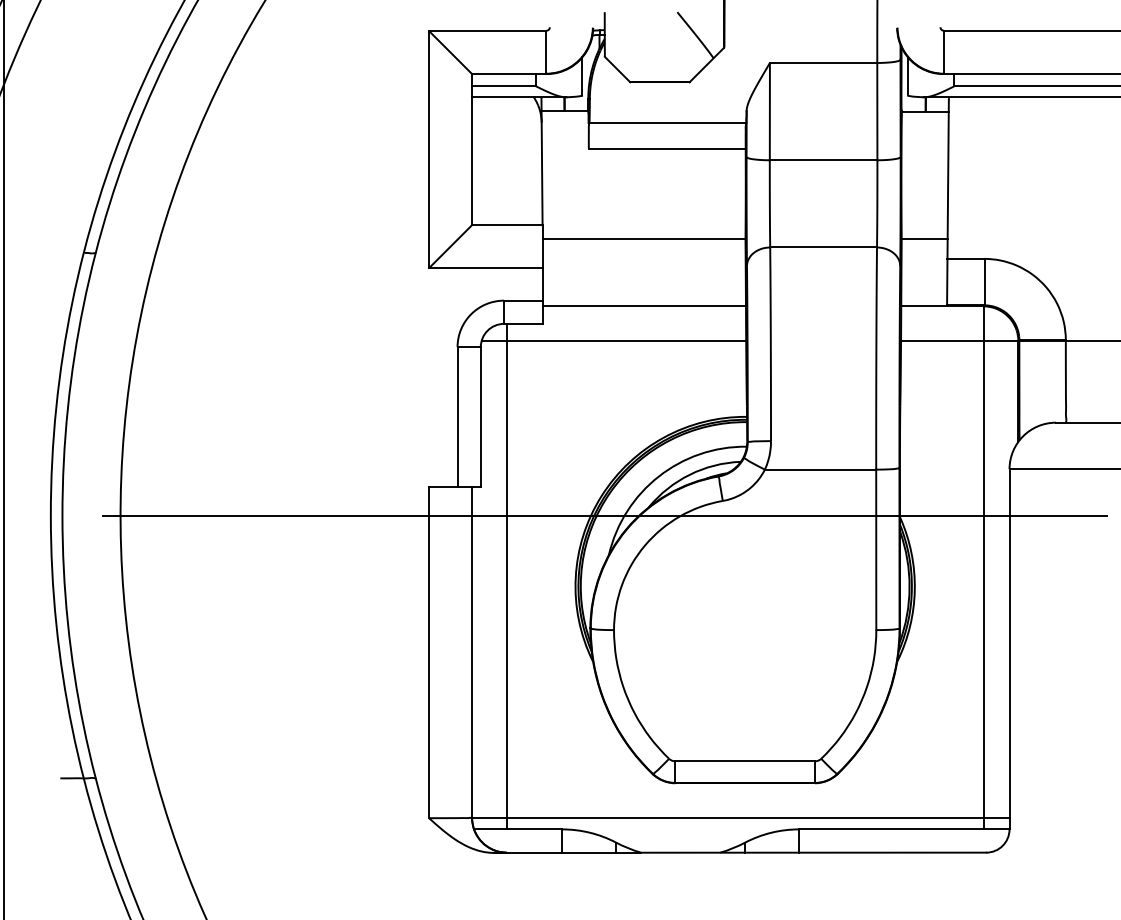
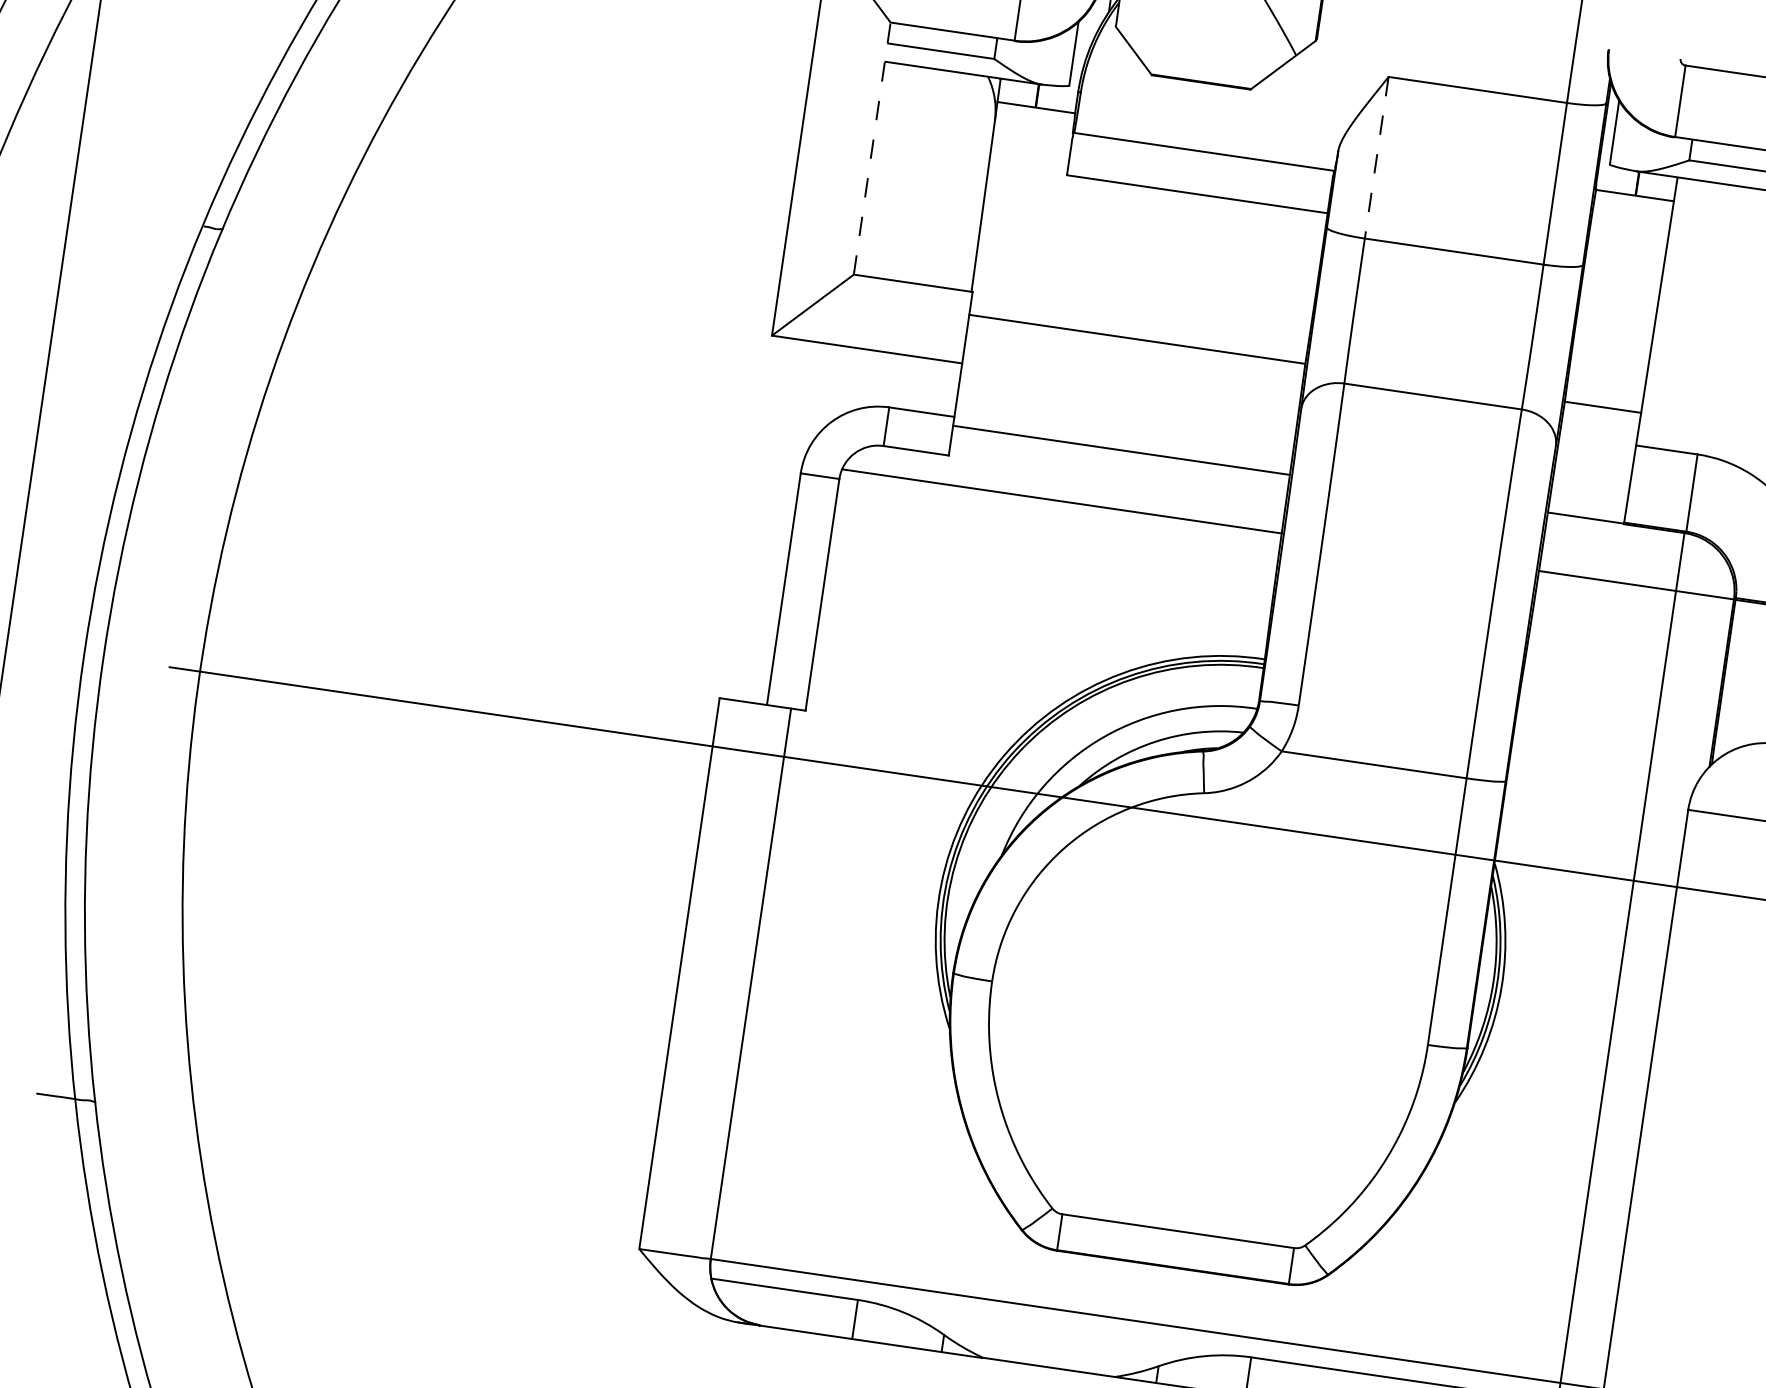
line: (769, 111) -> (1376, 157), solid -> dashed
line: (471, 149) -> (871, 148), solid -> dashed
line: (506, 576) -> (826, 866), removed

